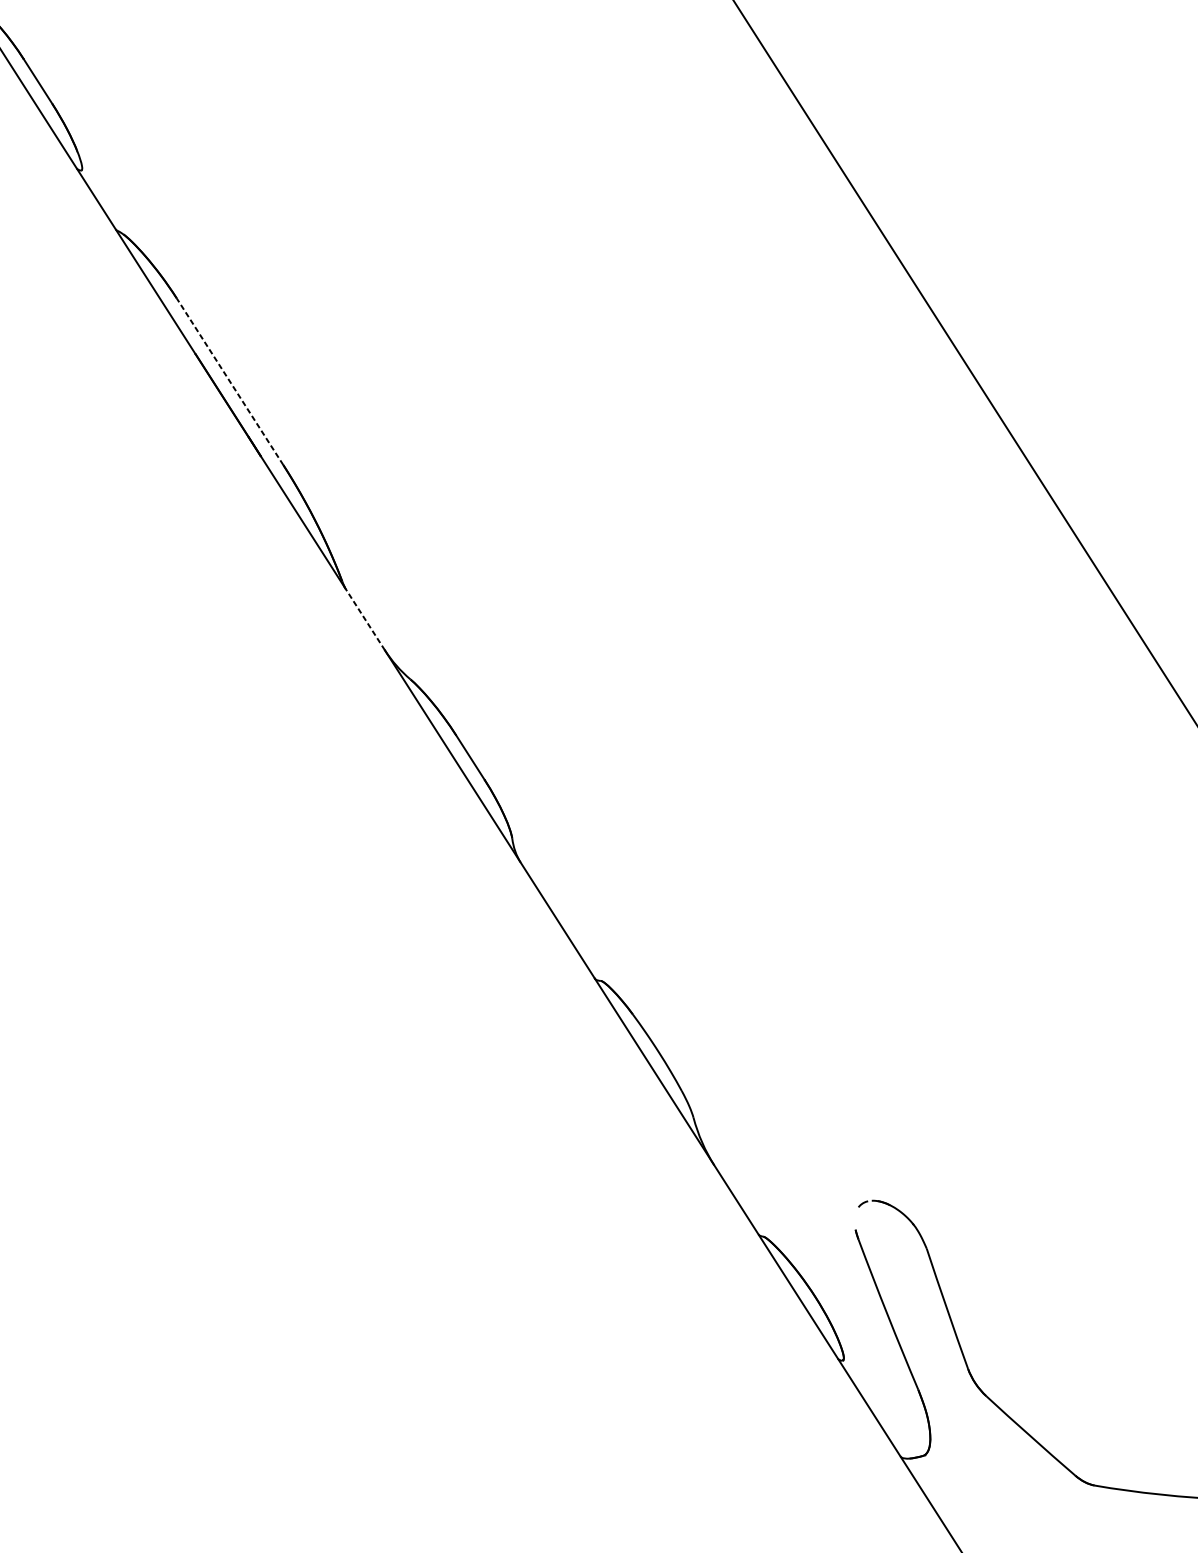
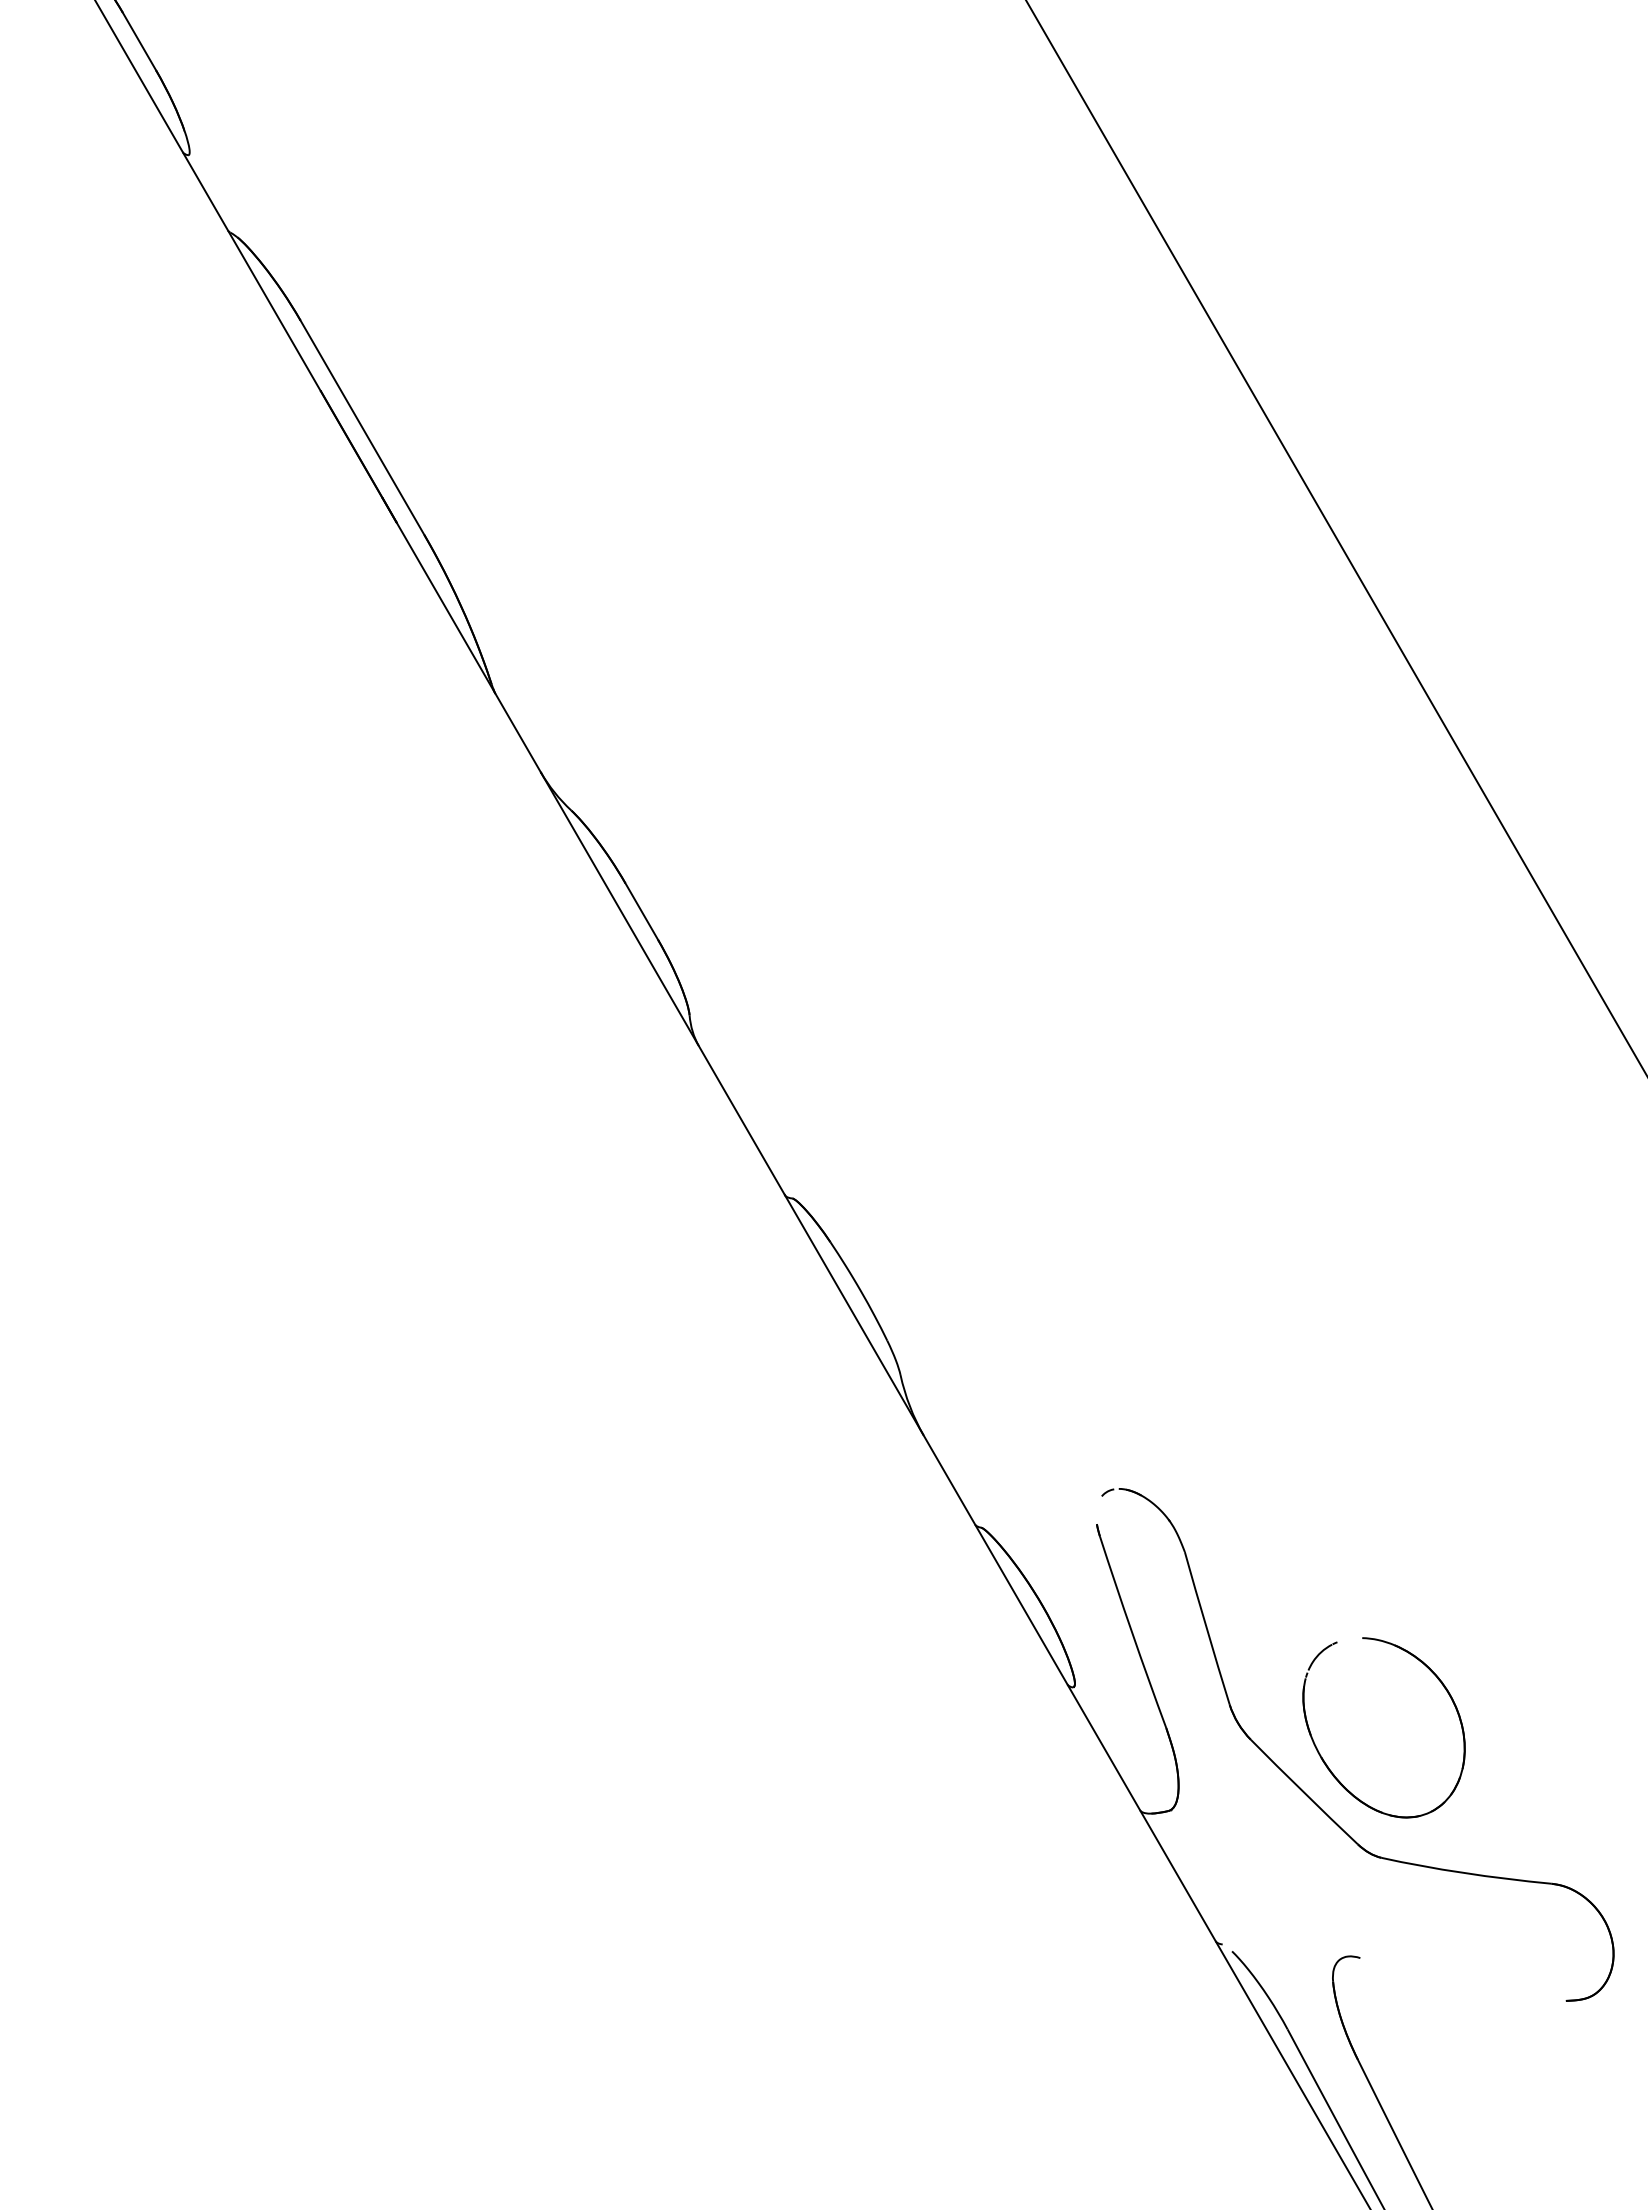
line: (230, 381) -> (362, 427), dashed -> solid
line: (365, 619) -> (518, 732), dashed -> solid
part: (1047, 1412) -> (1326, 1763), added

